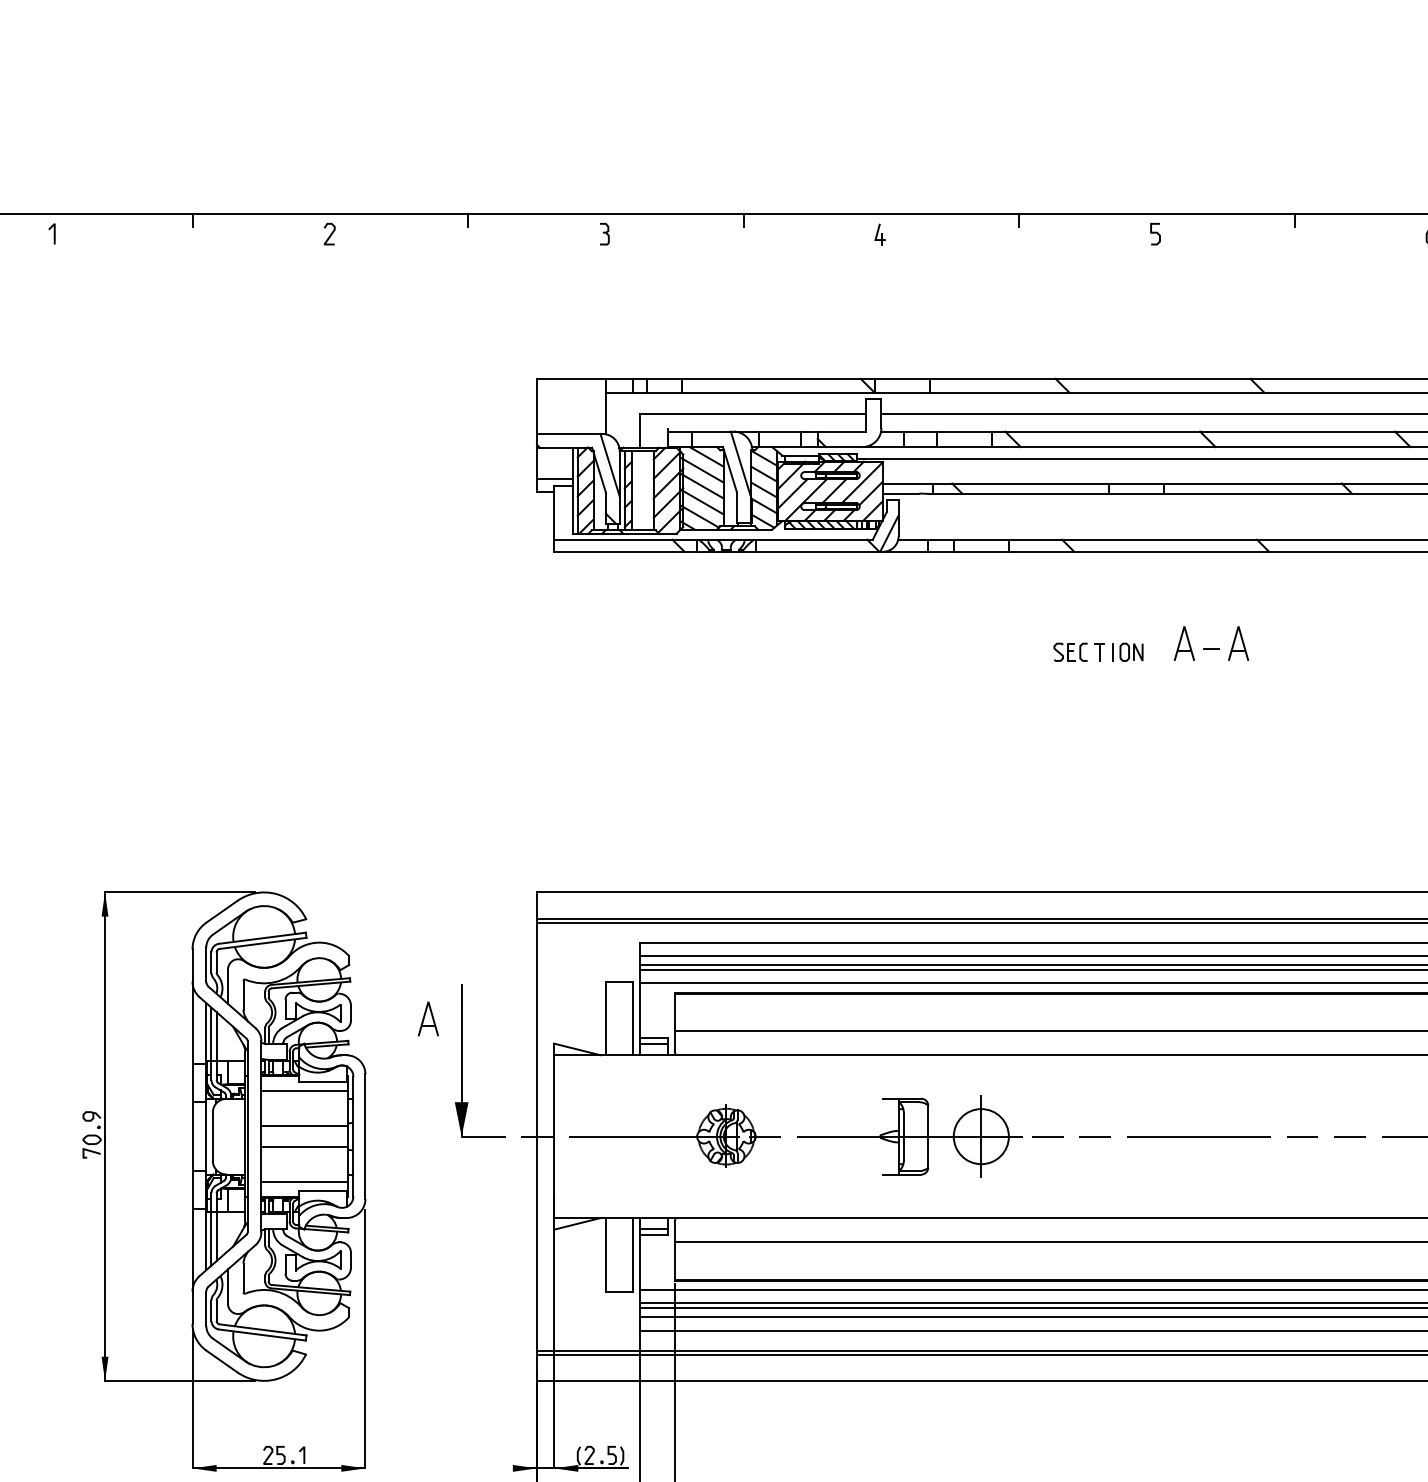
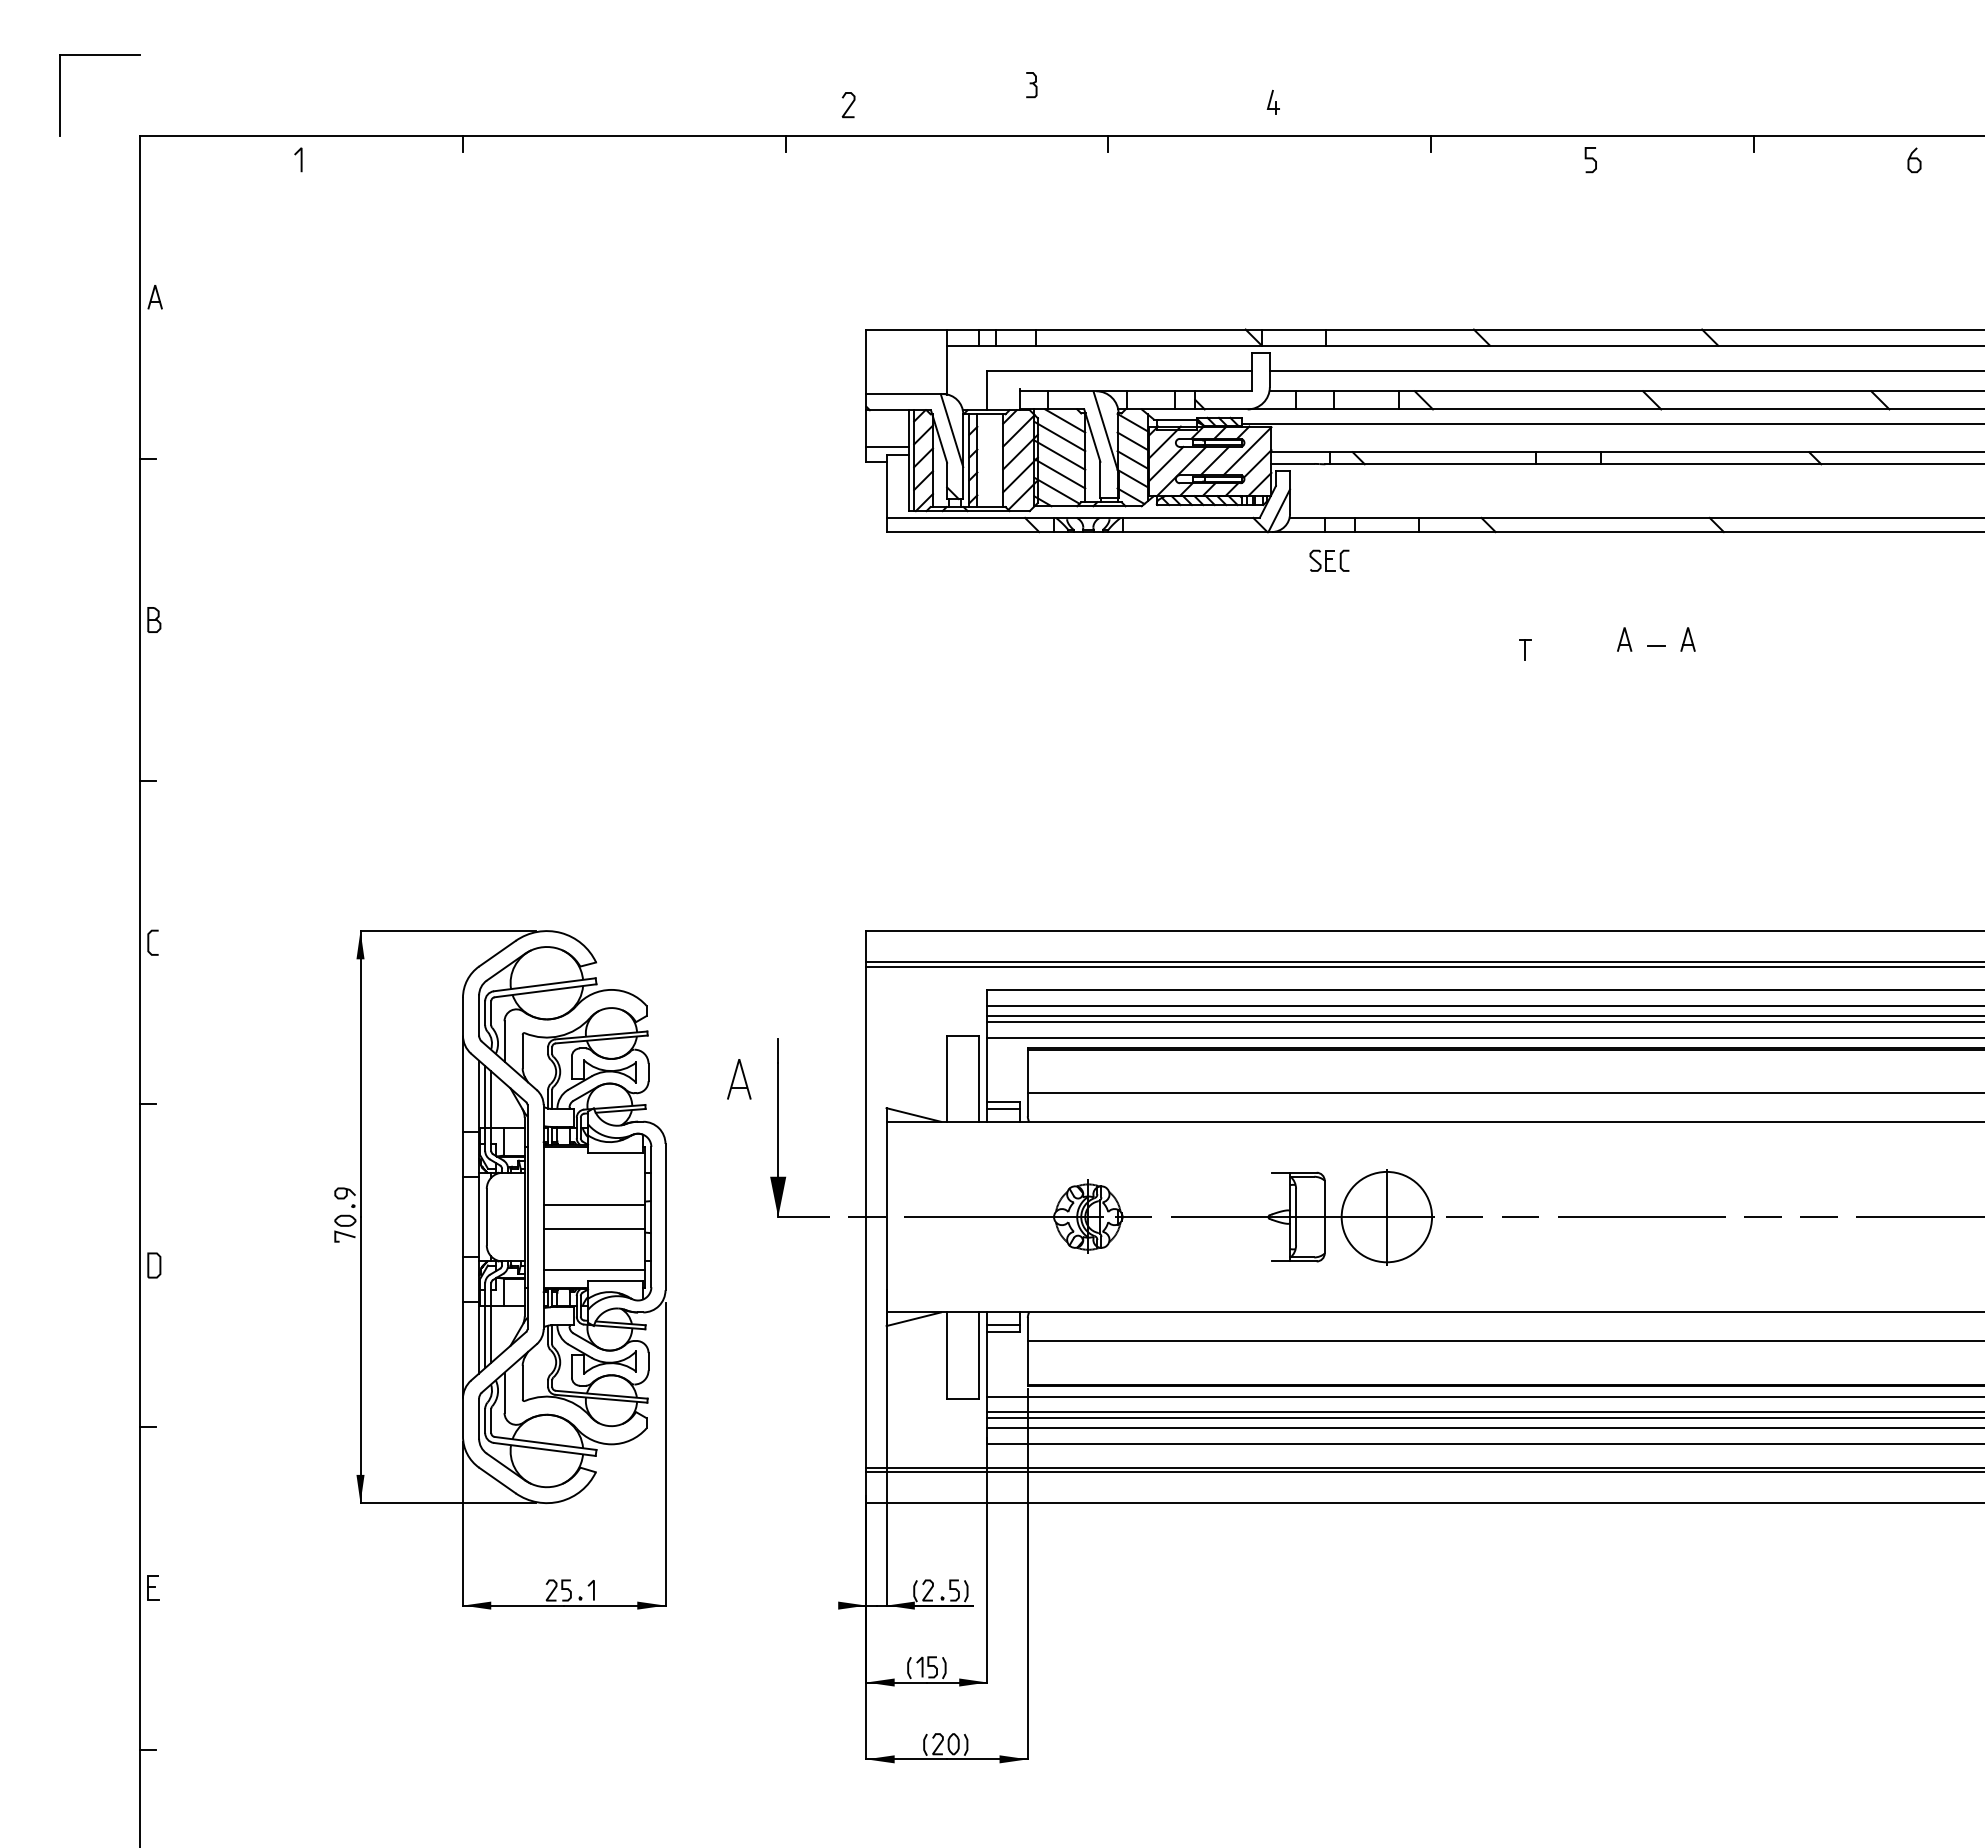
part: (879, 233) -> (1272, 101), moved
curve: (330, 234) -> (849, 105), moved
part: (604, 234) -> (1031, 85), moved
part: (1184, 643) -> (1624, 639), size x0.6
part: (1238, 643) -> (1687, 639), size x0.6
part: (1070, 652) -> (1329, 560), moved
part: (1127, 652) -> (1558, 649), removed
line: (303, 1090) -> (593, 1163), removed
circle: (981, 1136) -> (1386, 1216), size x1.4

